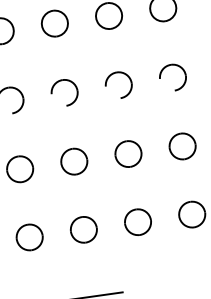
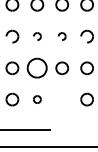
part: (117, 85) -> (61, 36), size x0.6
part: (64, 92) -> (37, 36), size x0.6
part: (74, 162) -> (37, 68), size x1.6
part: (136, 222) -> (61, 99), removed
part: (84, 229) -> (37, 99), size x0.6

